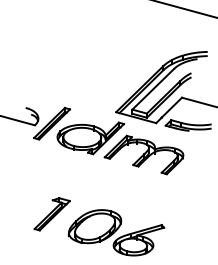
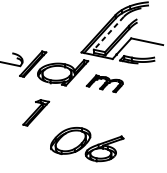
line: (152, 89) -> (108, 33), solid -> dashed
part: (143, 154) -> (104, 83), size x0.6
part: (51, 214) -> (35, 112), moved

